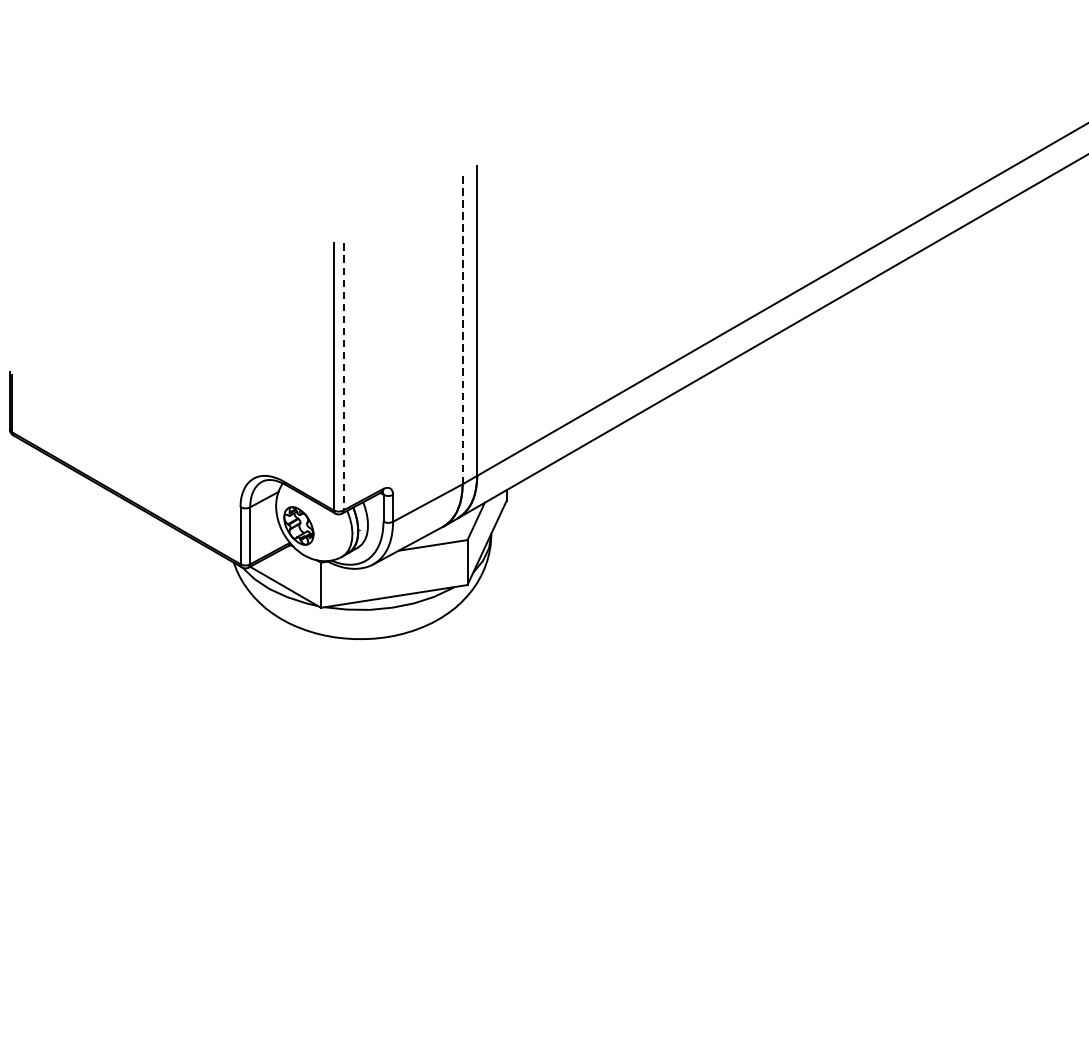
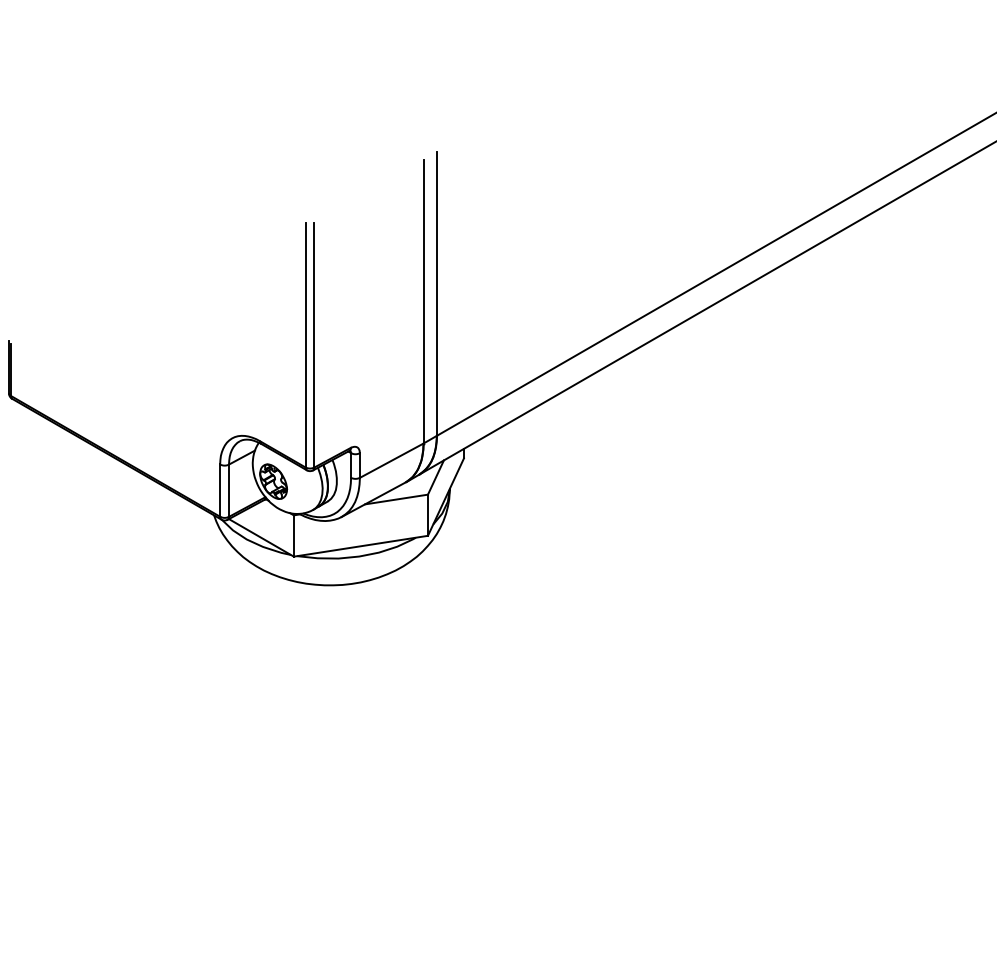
line: (462, 329) -> (423, 301), dashed -> solid
line: (343, 377) -> (314, 345), dashed -> solid

